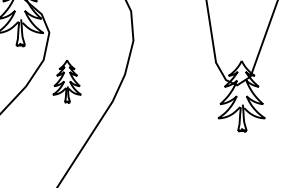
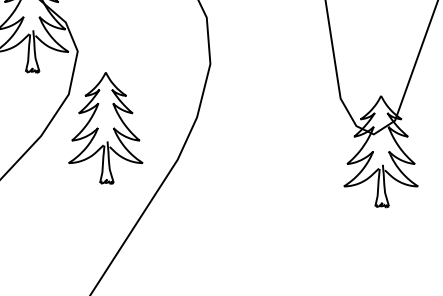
part: (66, 81) -> (104, 128), size x1.67

